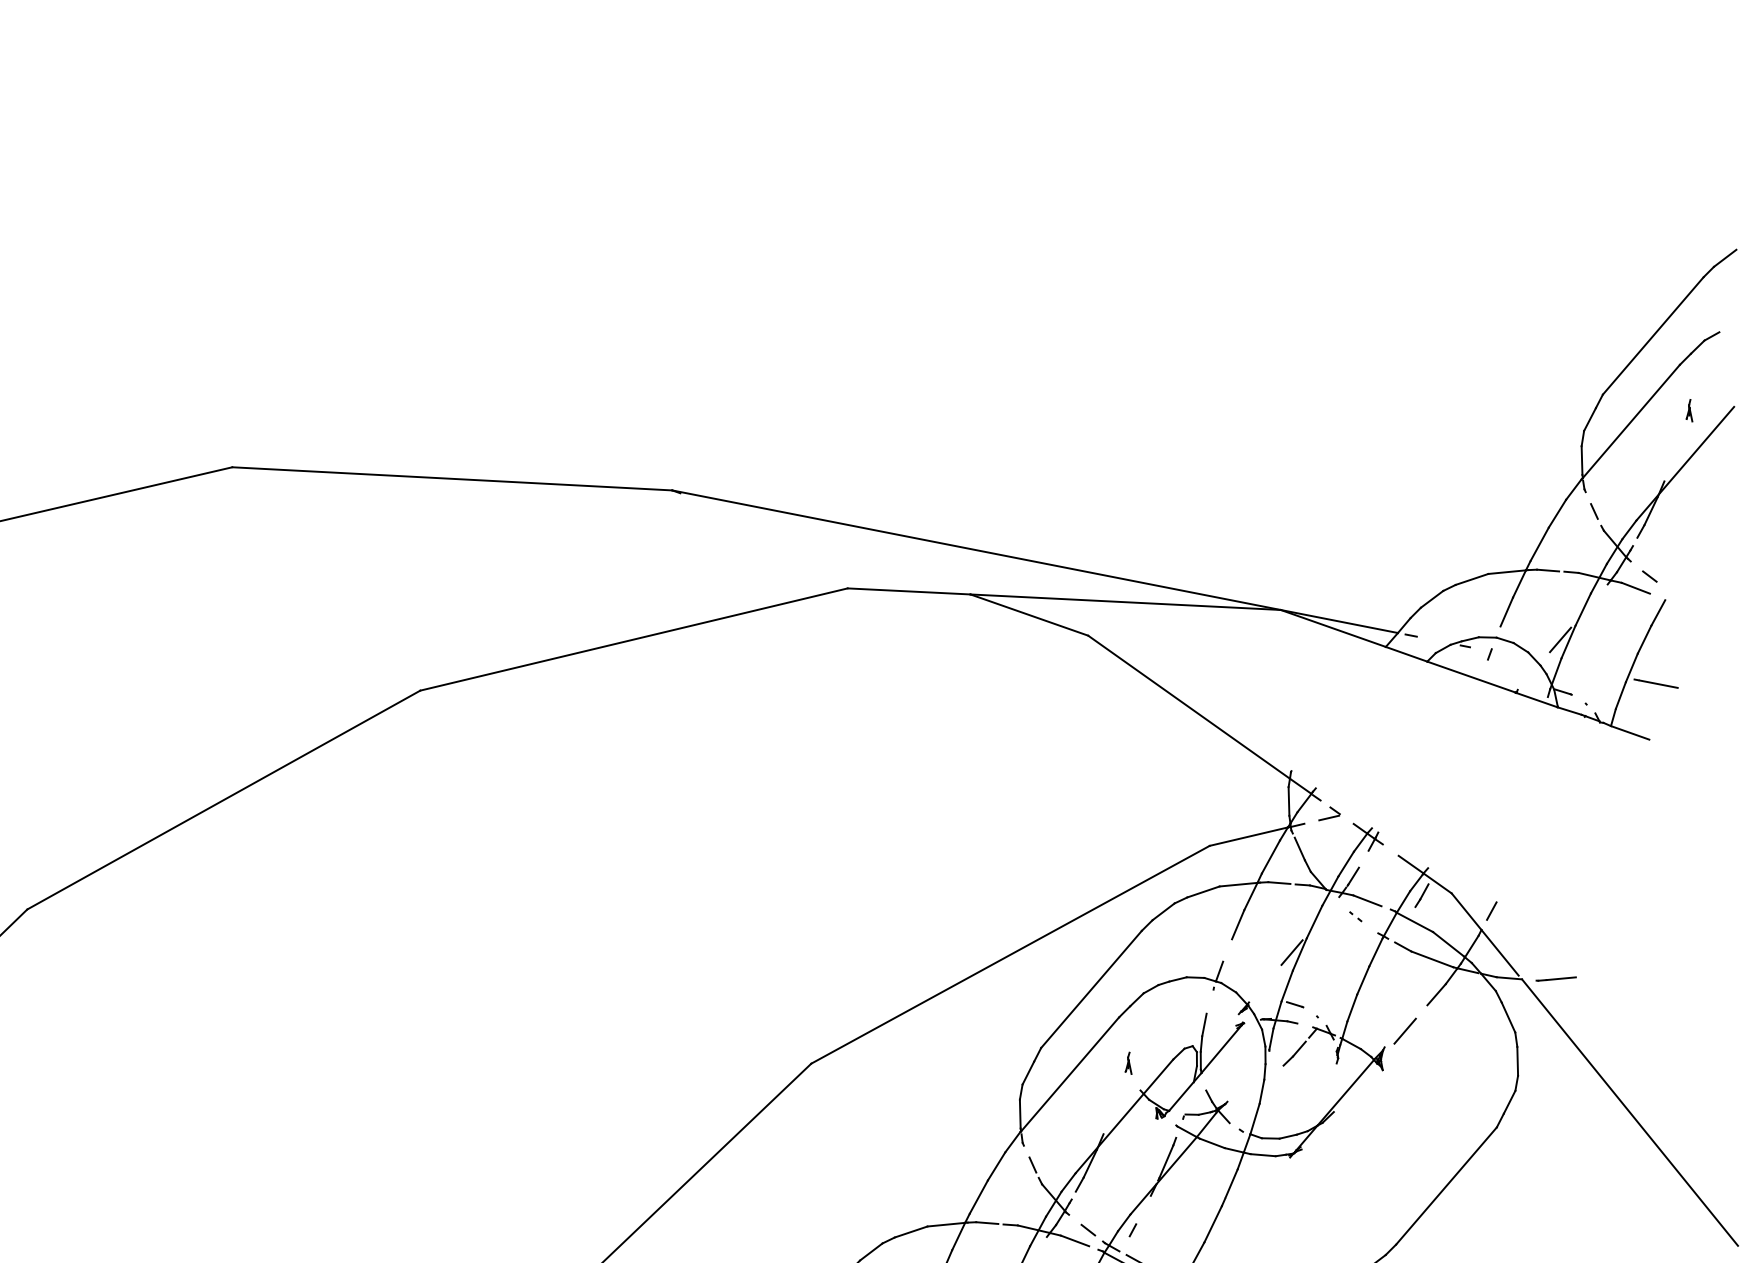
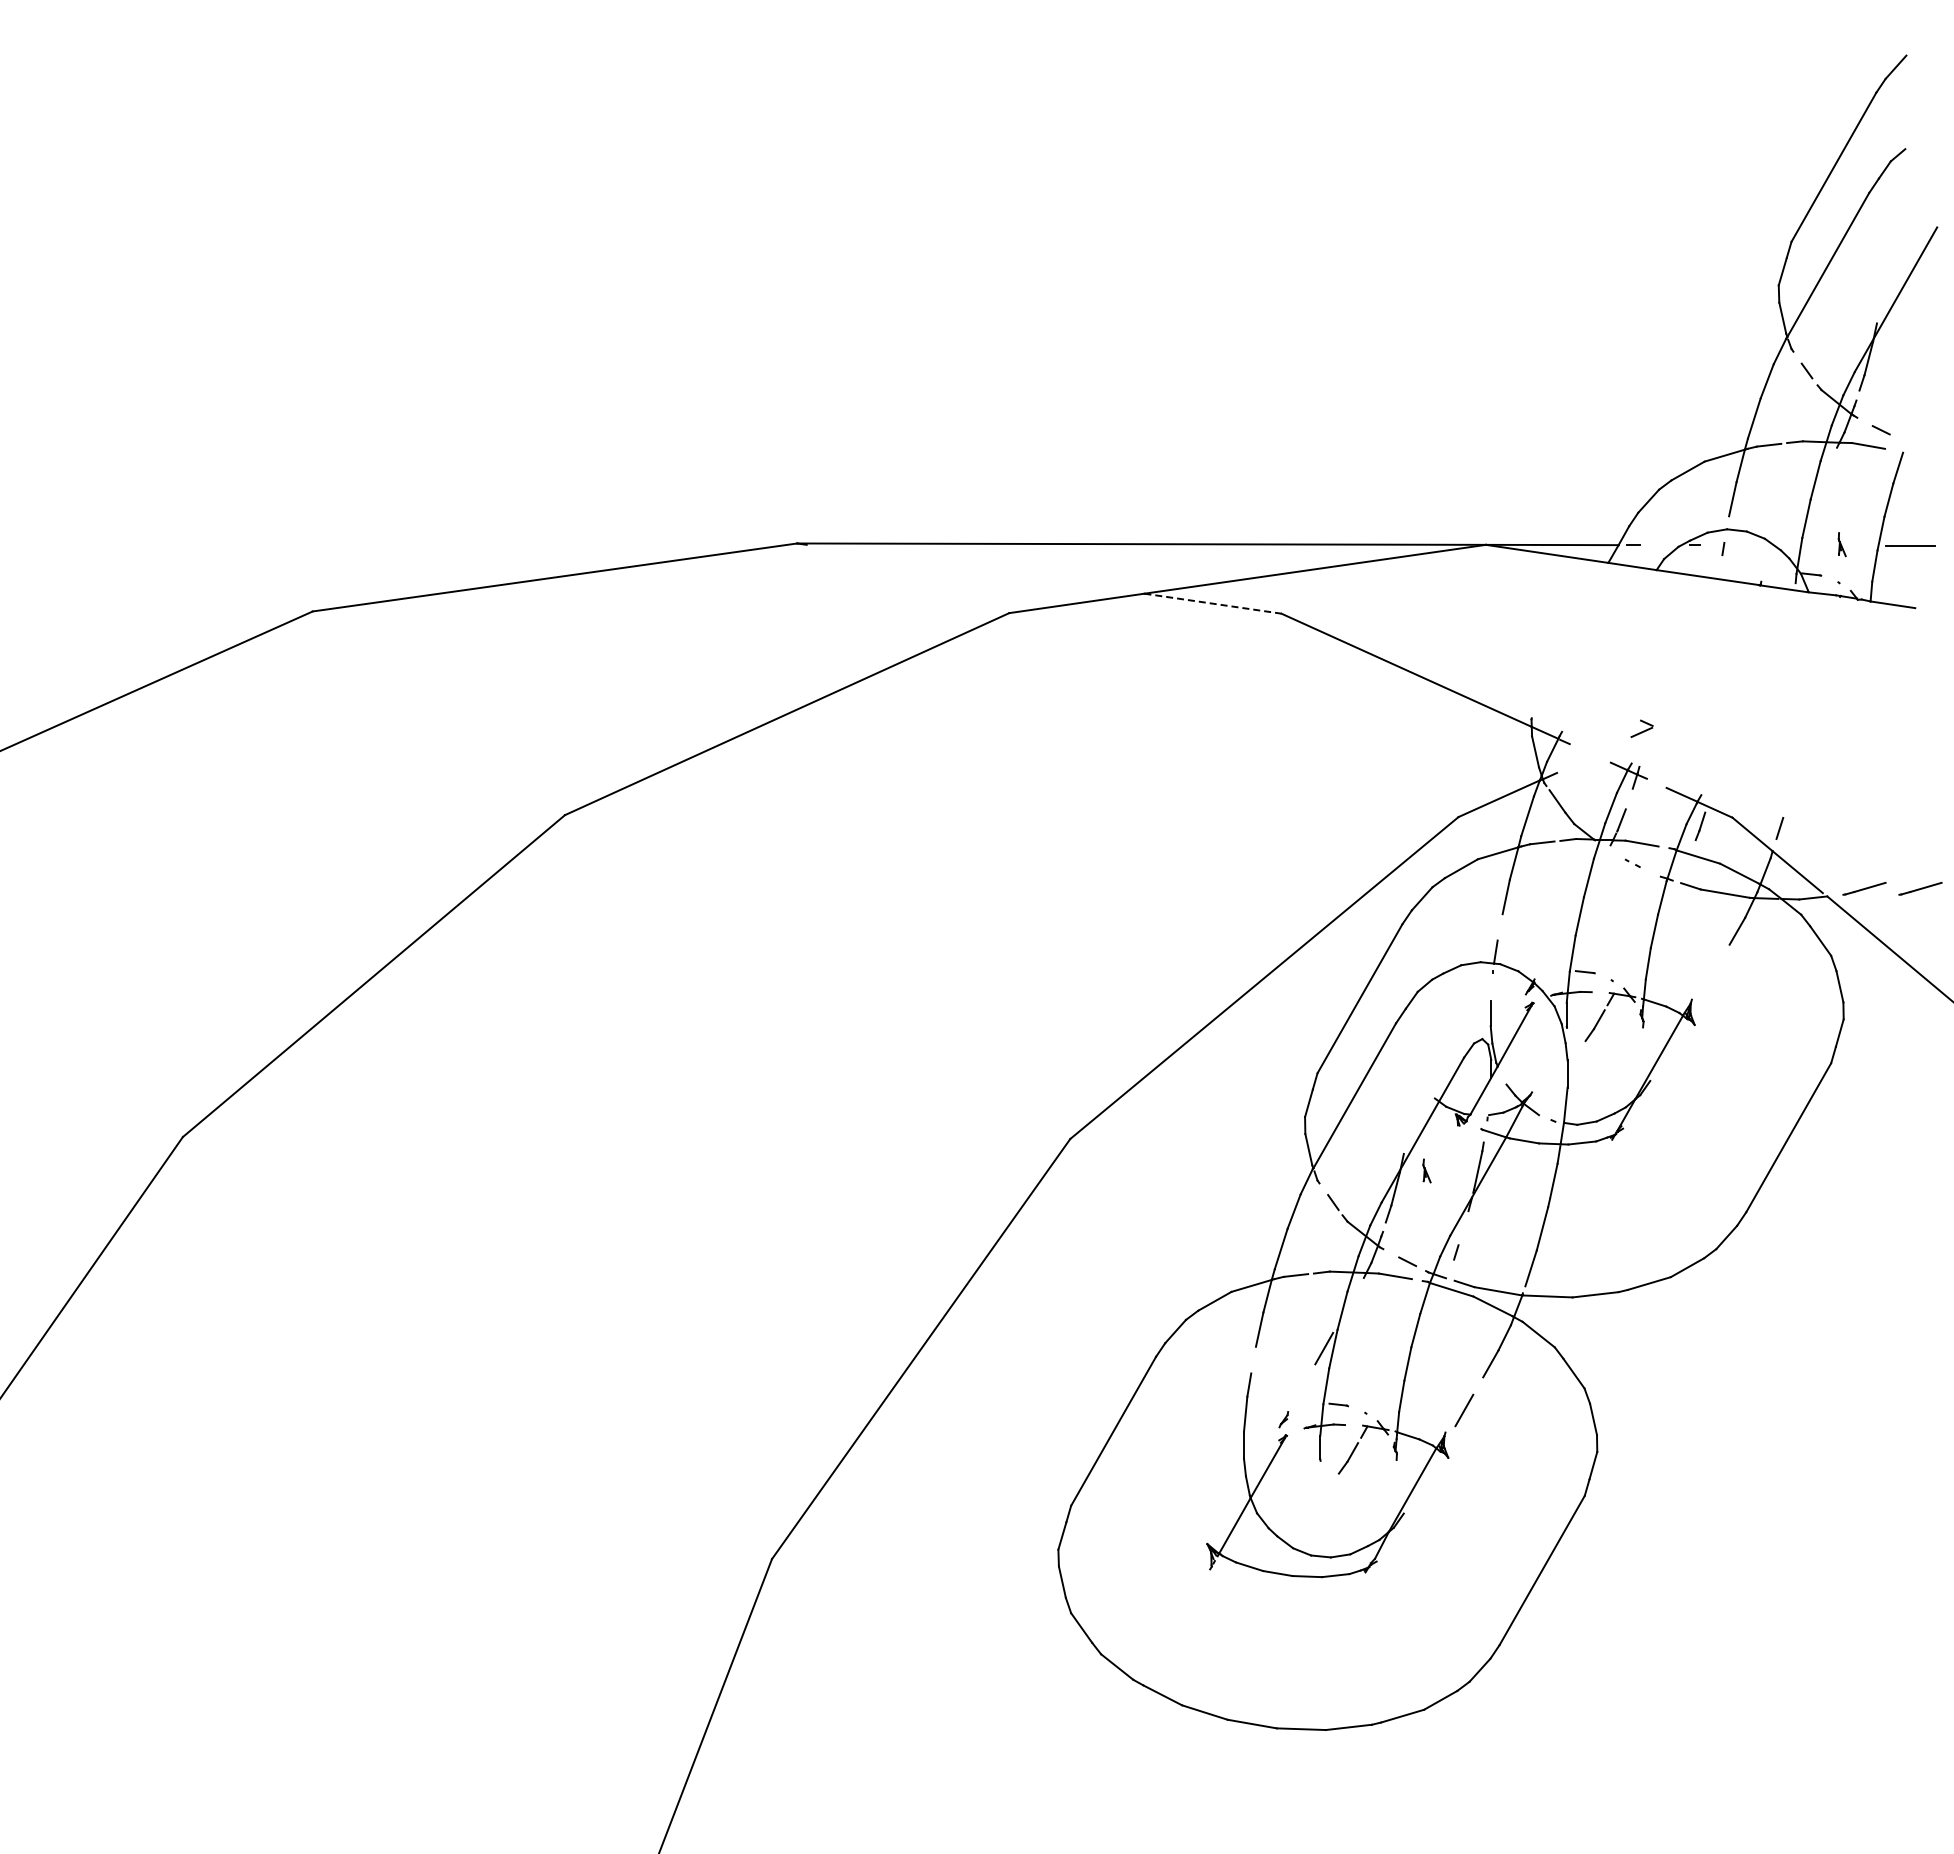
part: (1690, 410) -> (1841, 544), moved
line: (1029, 614) -> (1213, 603), solid -> dashed
line: (1560, 639) -> (1797, 517), removed
part: (1329, 814) -> (1641, 728), moved
line: (1291, 952) -> (1570, 915), removed
line: (1605, 988) -> (1920, 888), added
line: (1404, 1030) -> (1710, 977), removed
part: (1129, 1062) -> (1426, 1170), moved

